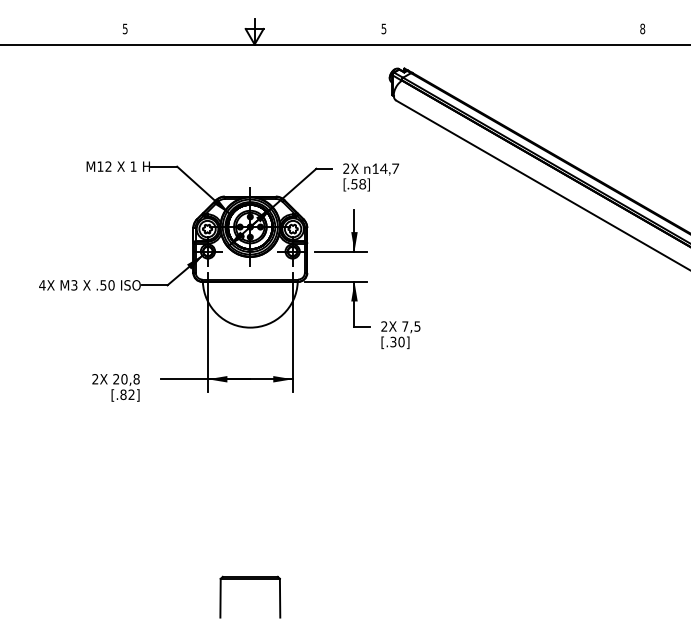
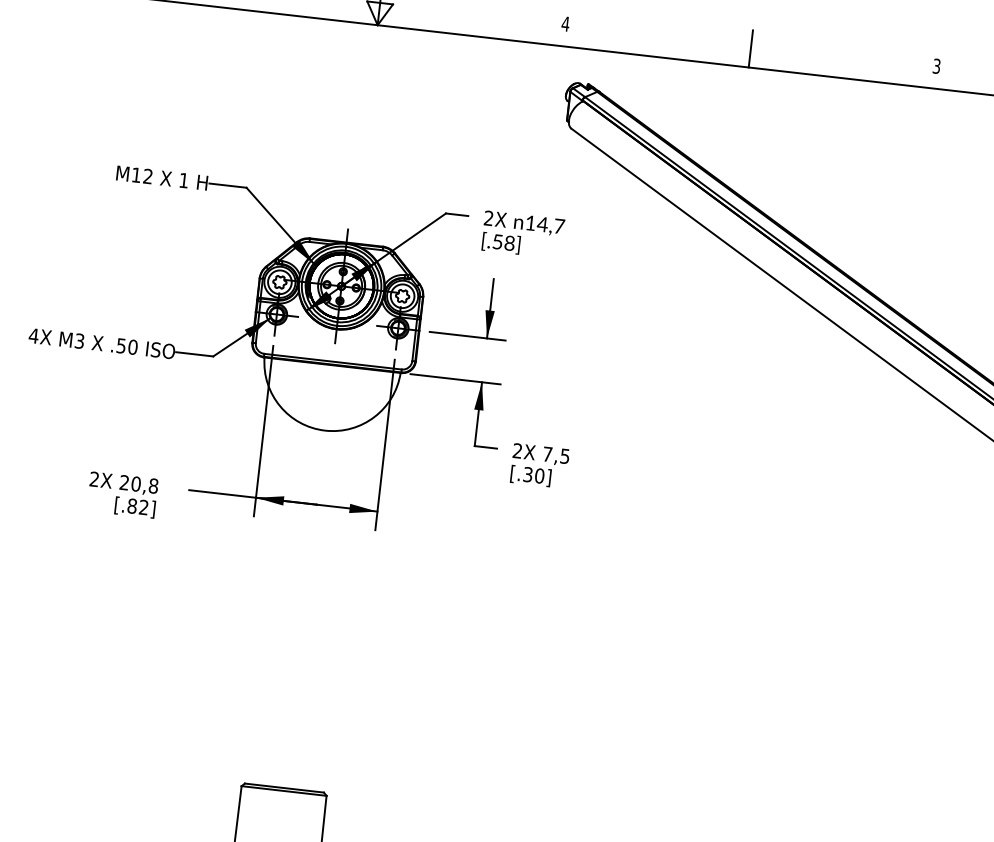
text: (383, 28) -> (565, 23), 5 -> 4
text: (642, 28) -> (936, 65), 8 -> 3
line: (513, 31) -> (751, 48), added

